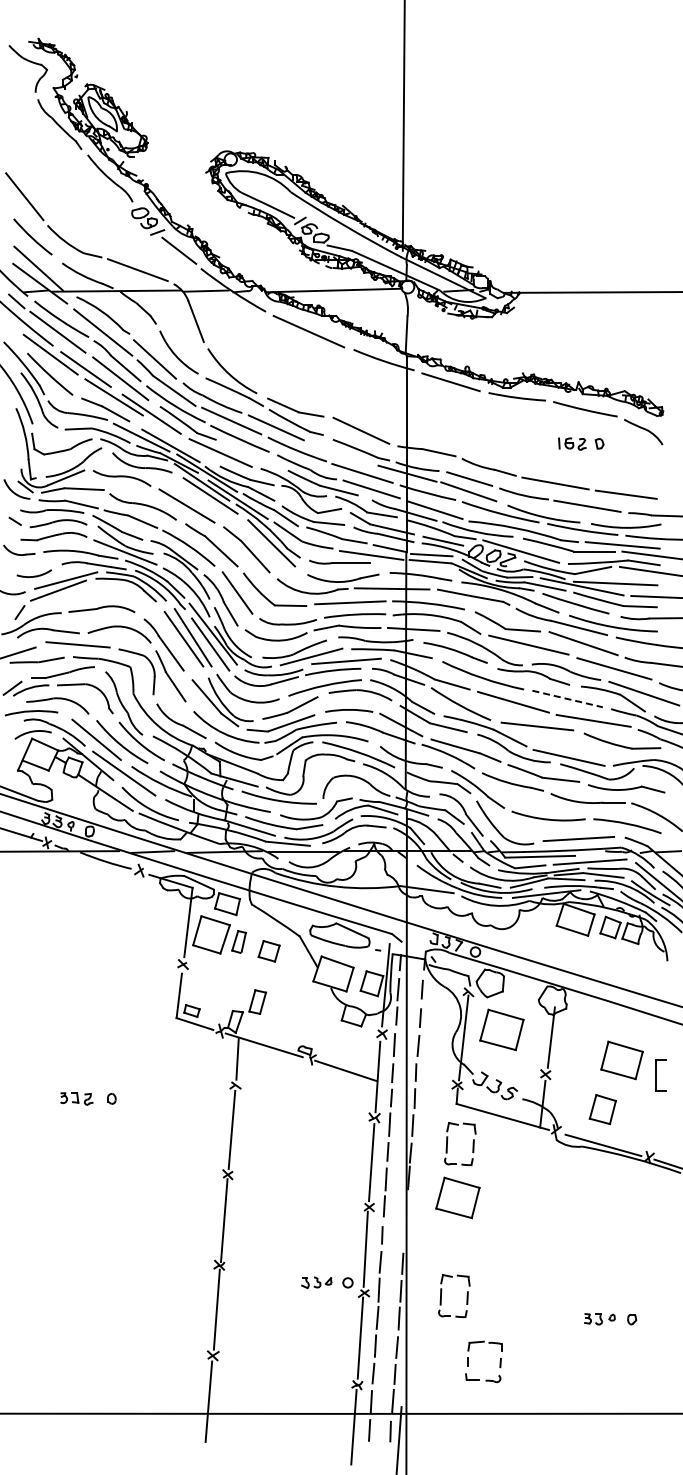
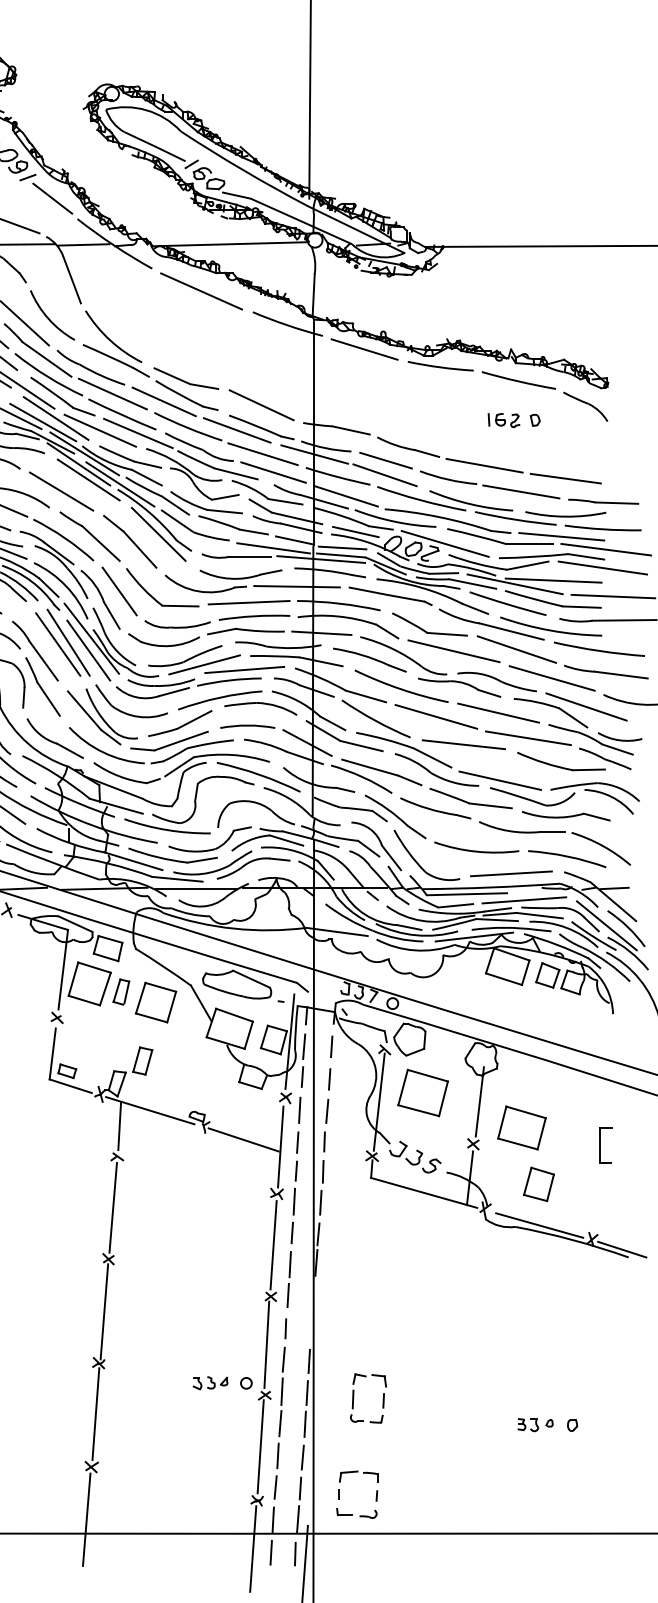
line: (182, 442) -> (56, 418), added
line: (340, 452) -> (237, 430), added
line: (253, 455) -> (137, 433), added
line: (412, 565) -> (320, 559), added
line: (568, 699) -> (499, 713), dashed -> solid
part: (268, 951) -> (155, 1002), size x1.67
part: (621, 1060) -> (521, 1128), moved
part: (472, 1143) -> (389, 1223), removed
part: (457, 1197) -> (372, 1285), removed
part: (468, 1361) -> (339, 1494), moved

